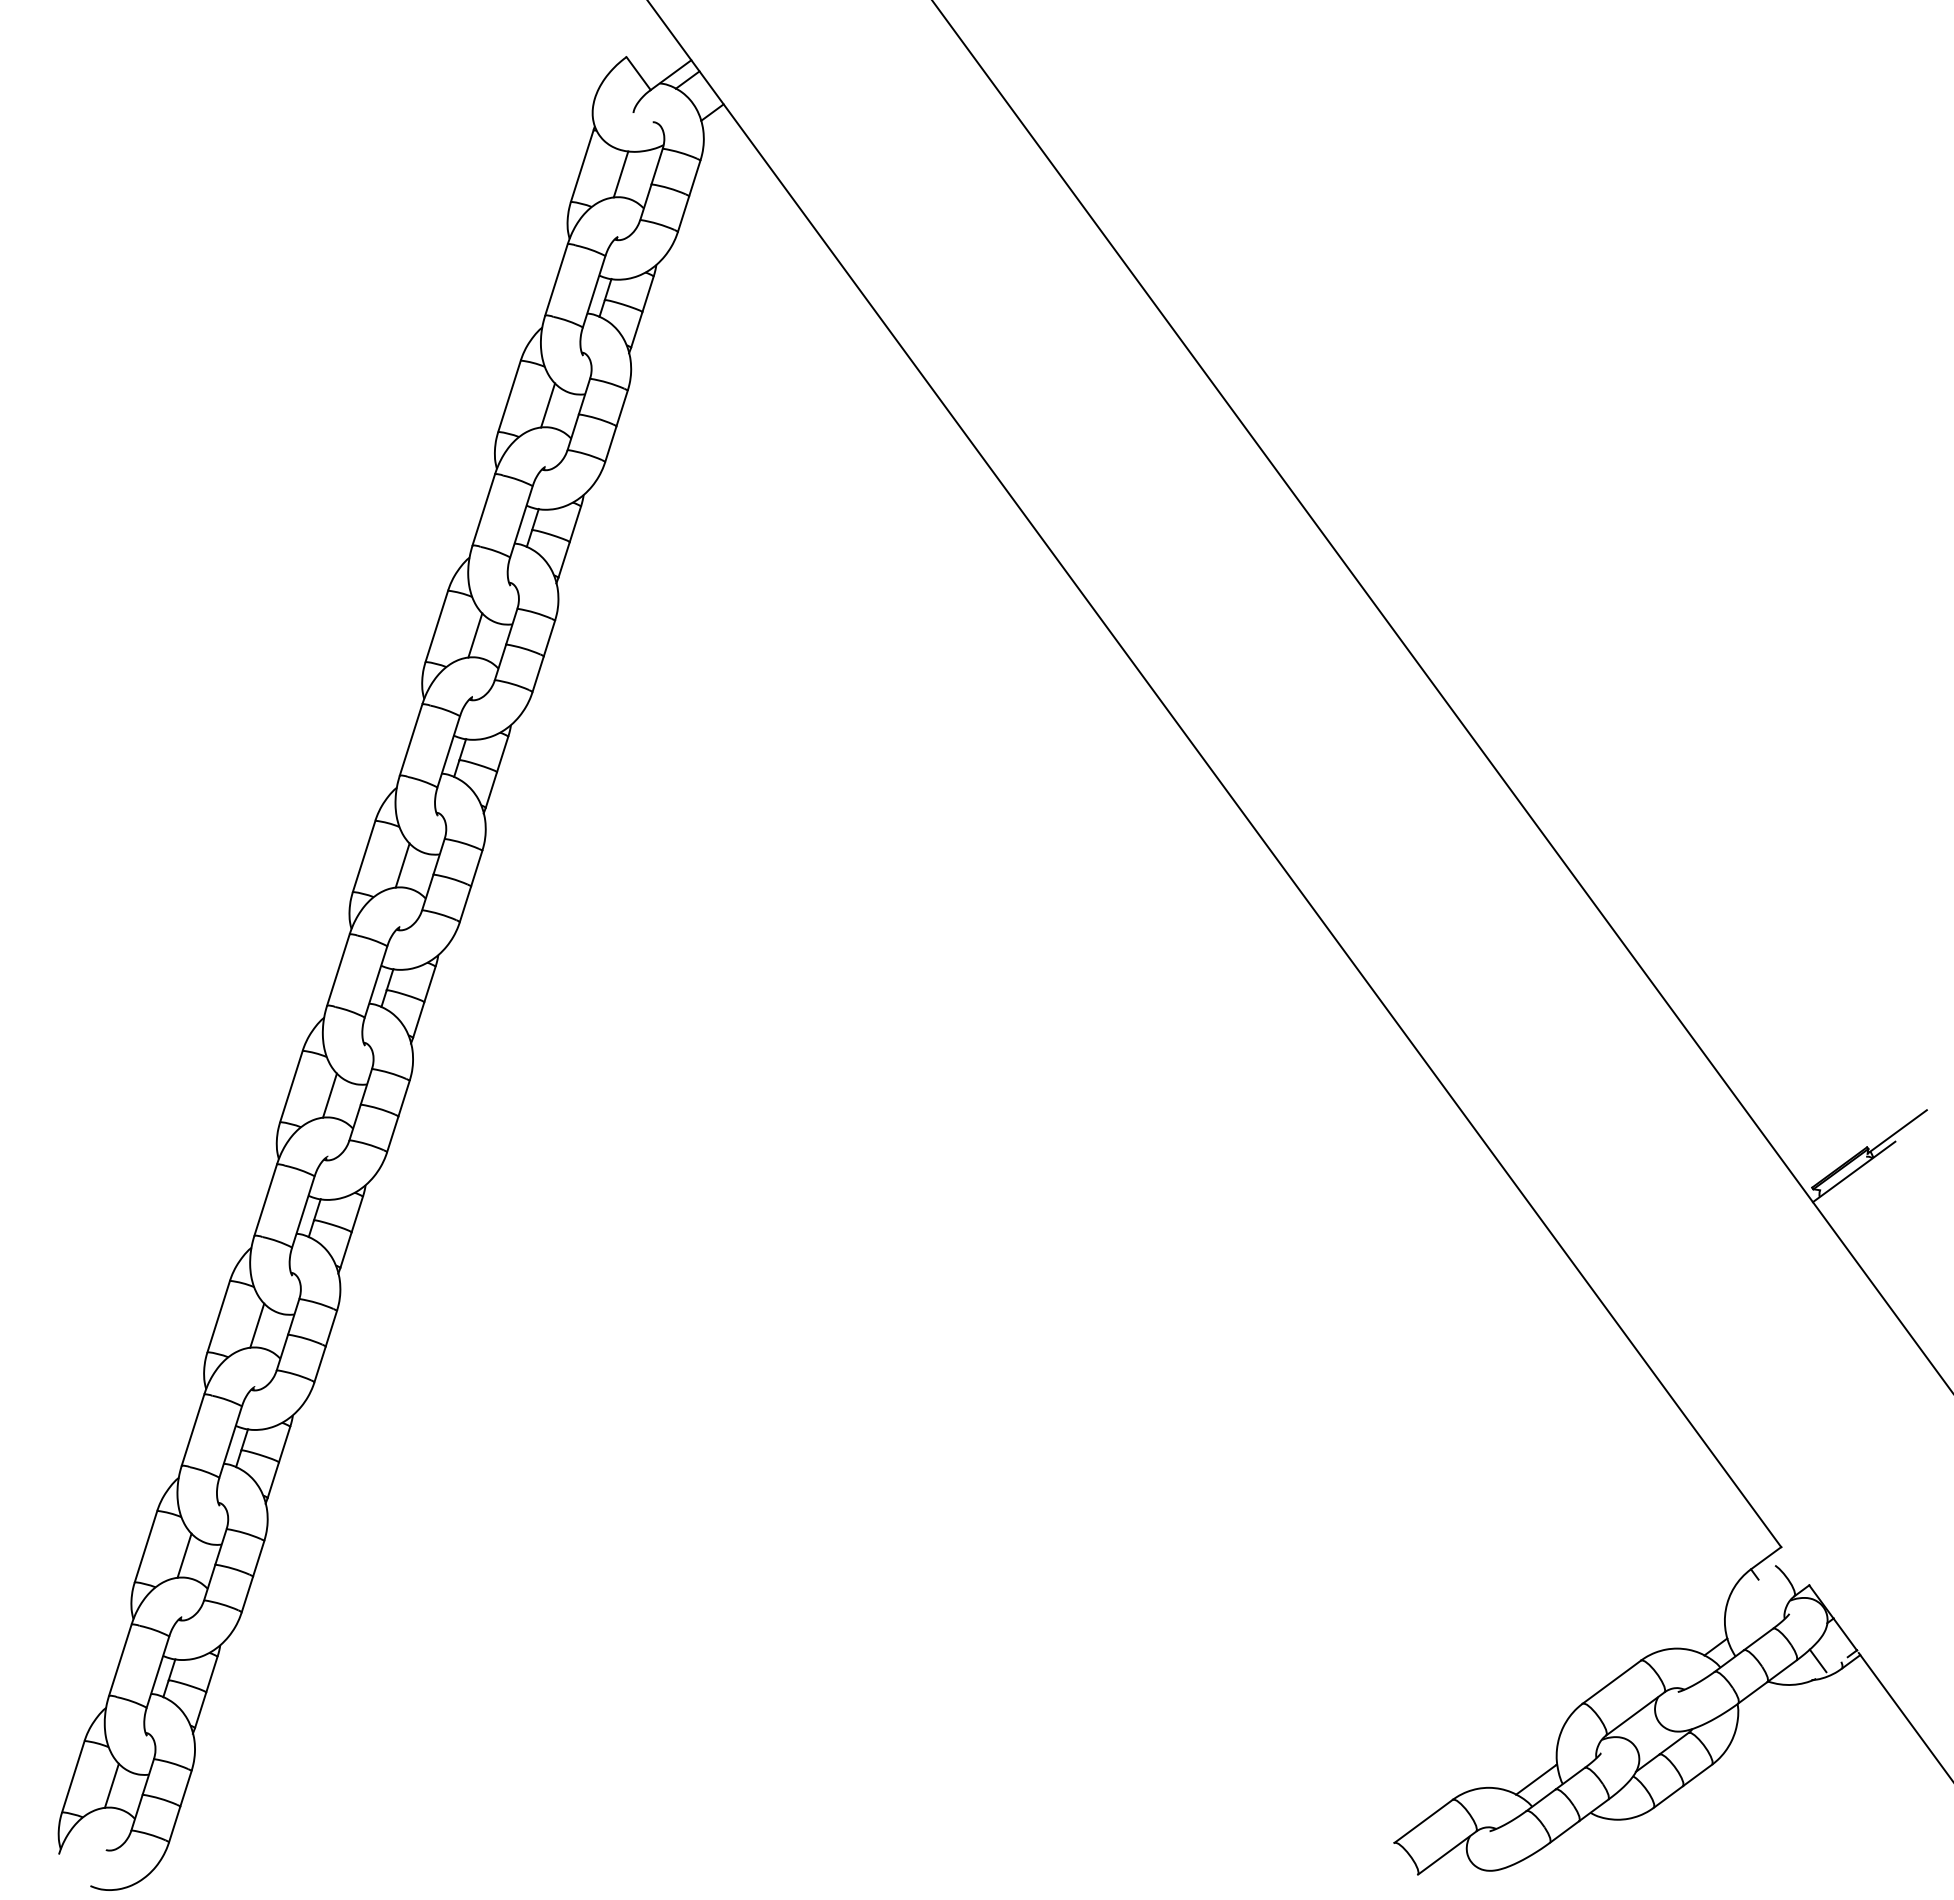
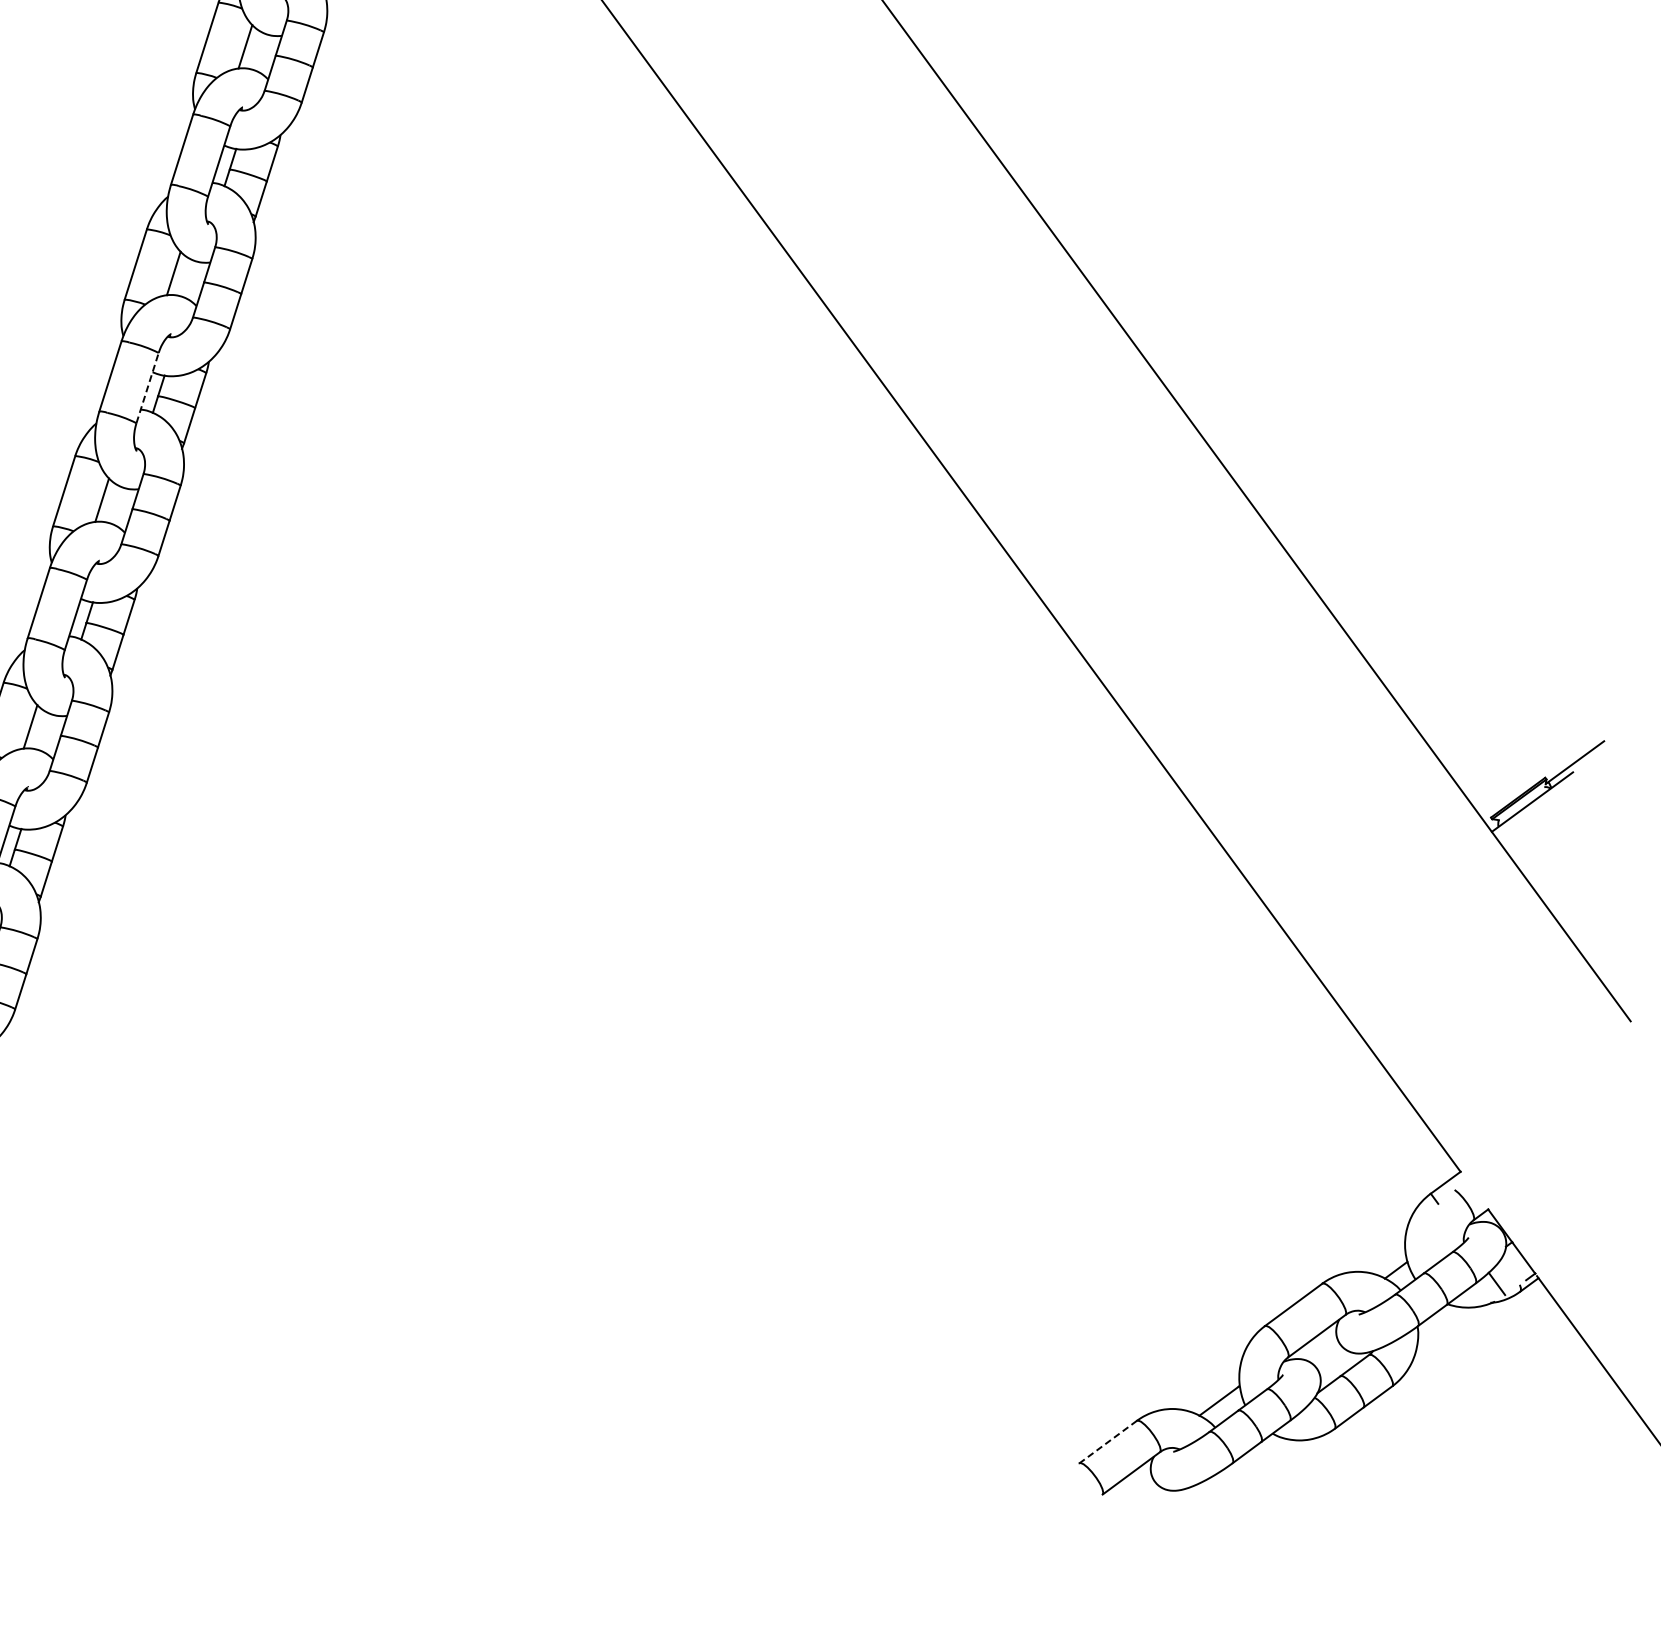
line: (448, 751) -> (147, 387), solid -> dashed
line: (1423, 1821) -> (1108, 1442), solid -> dashed

